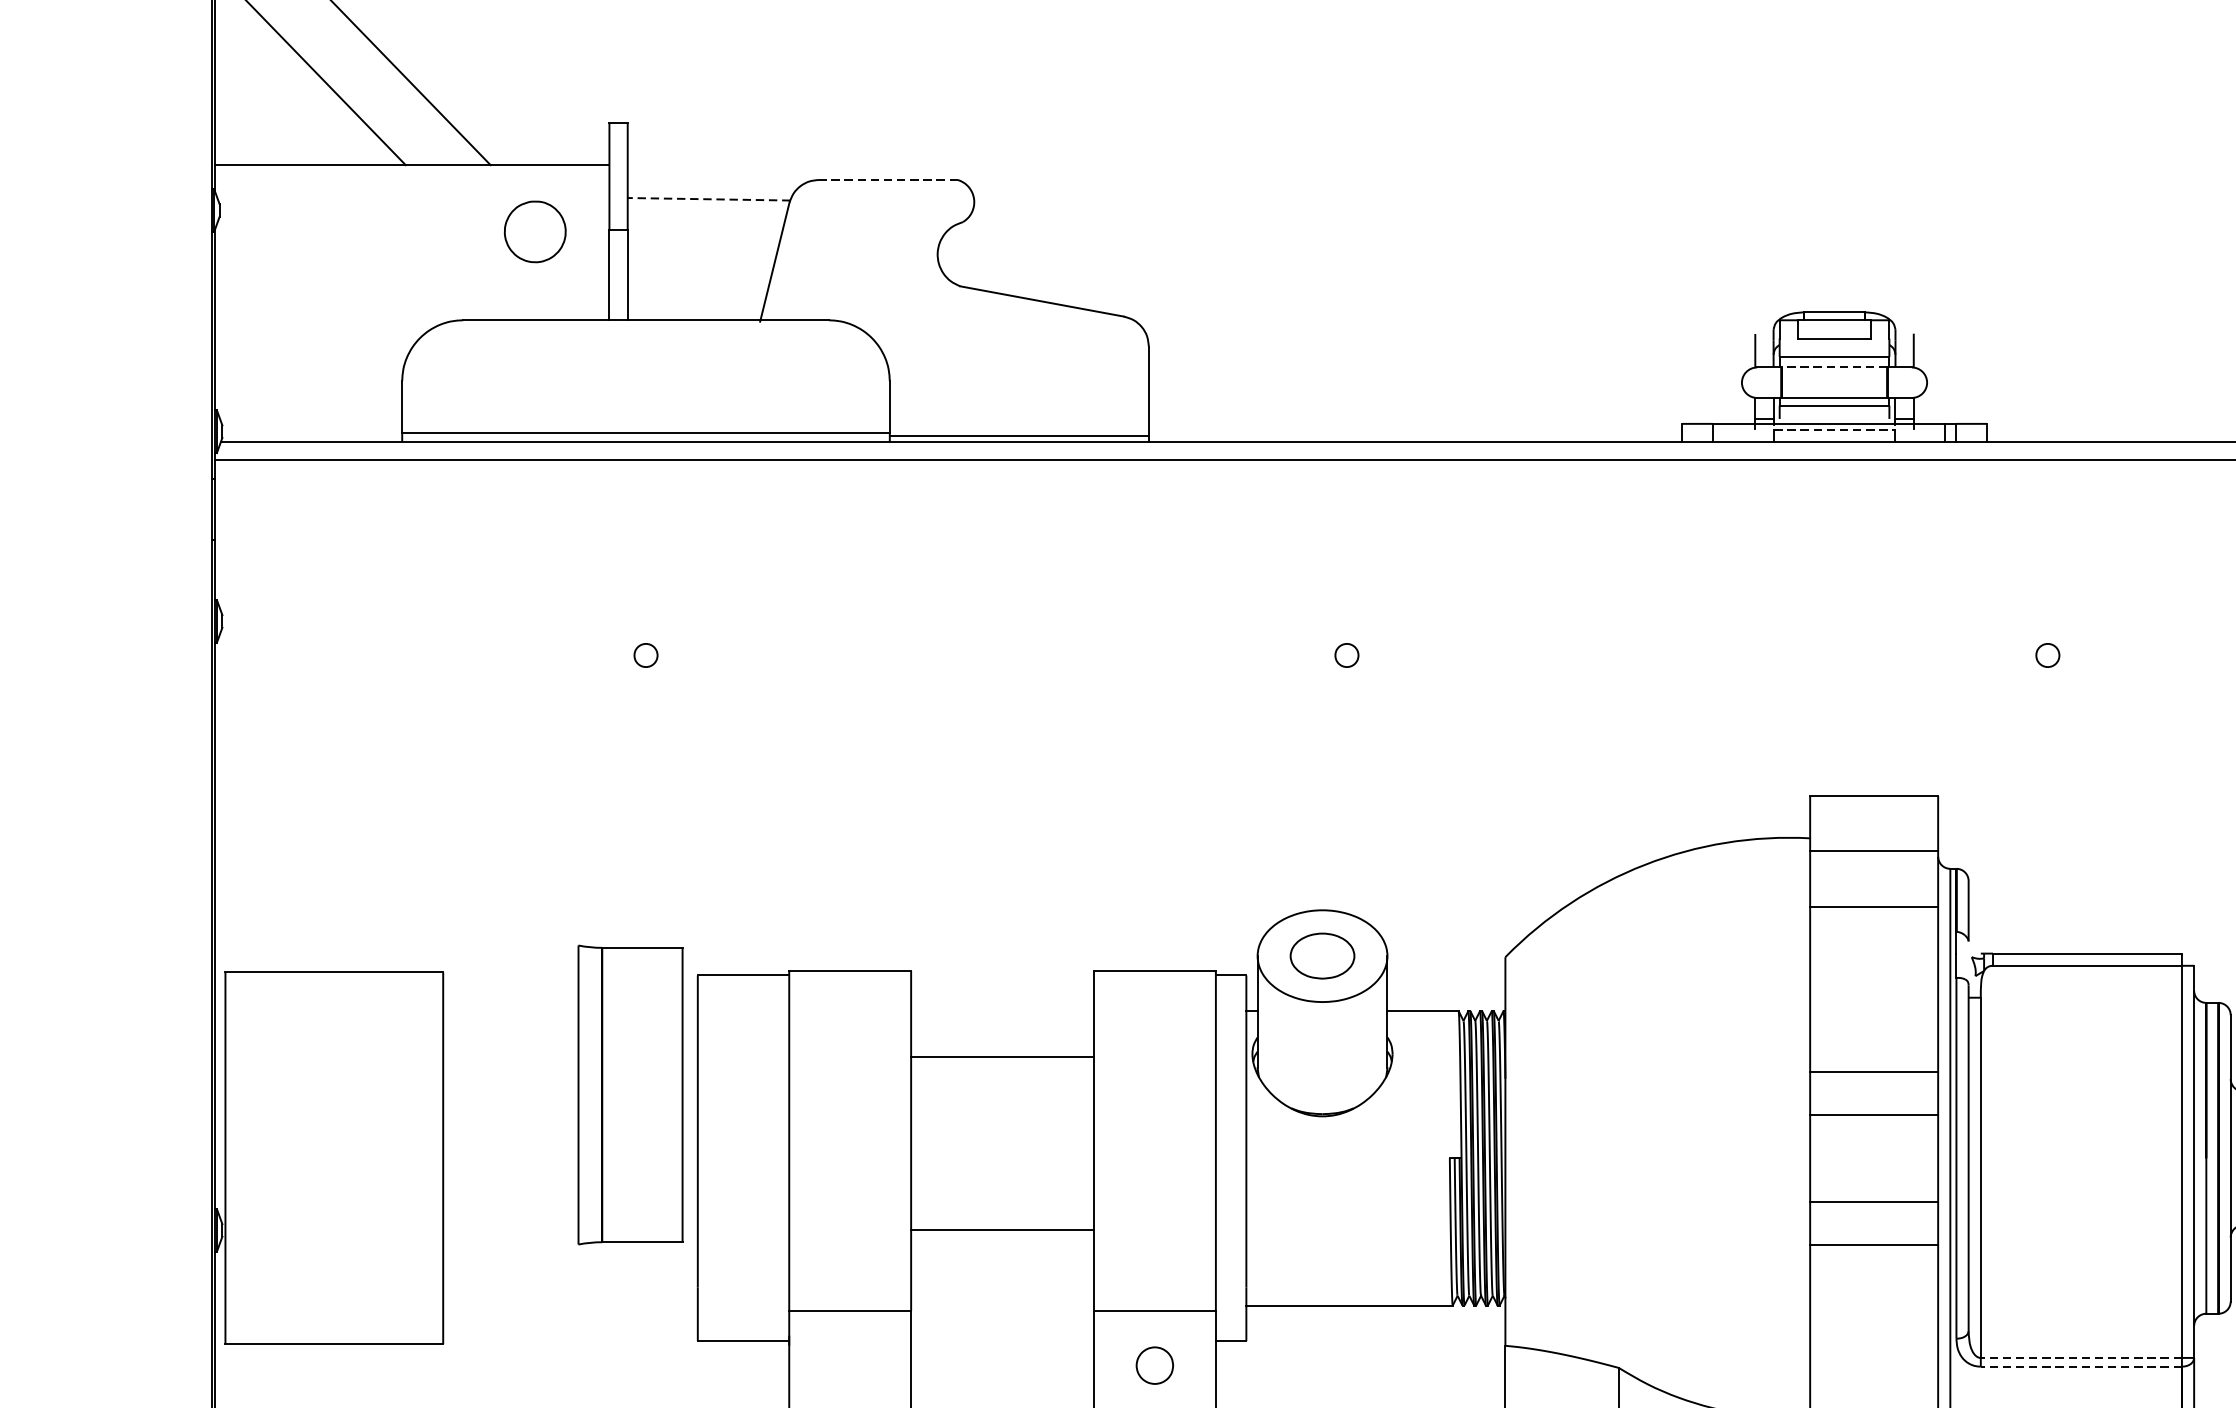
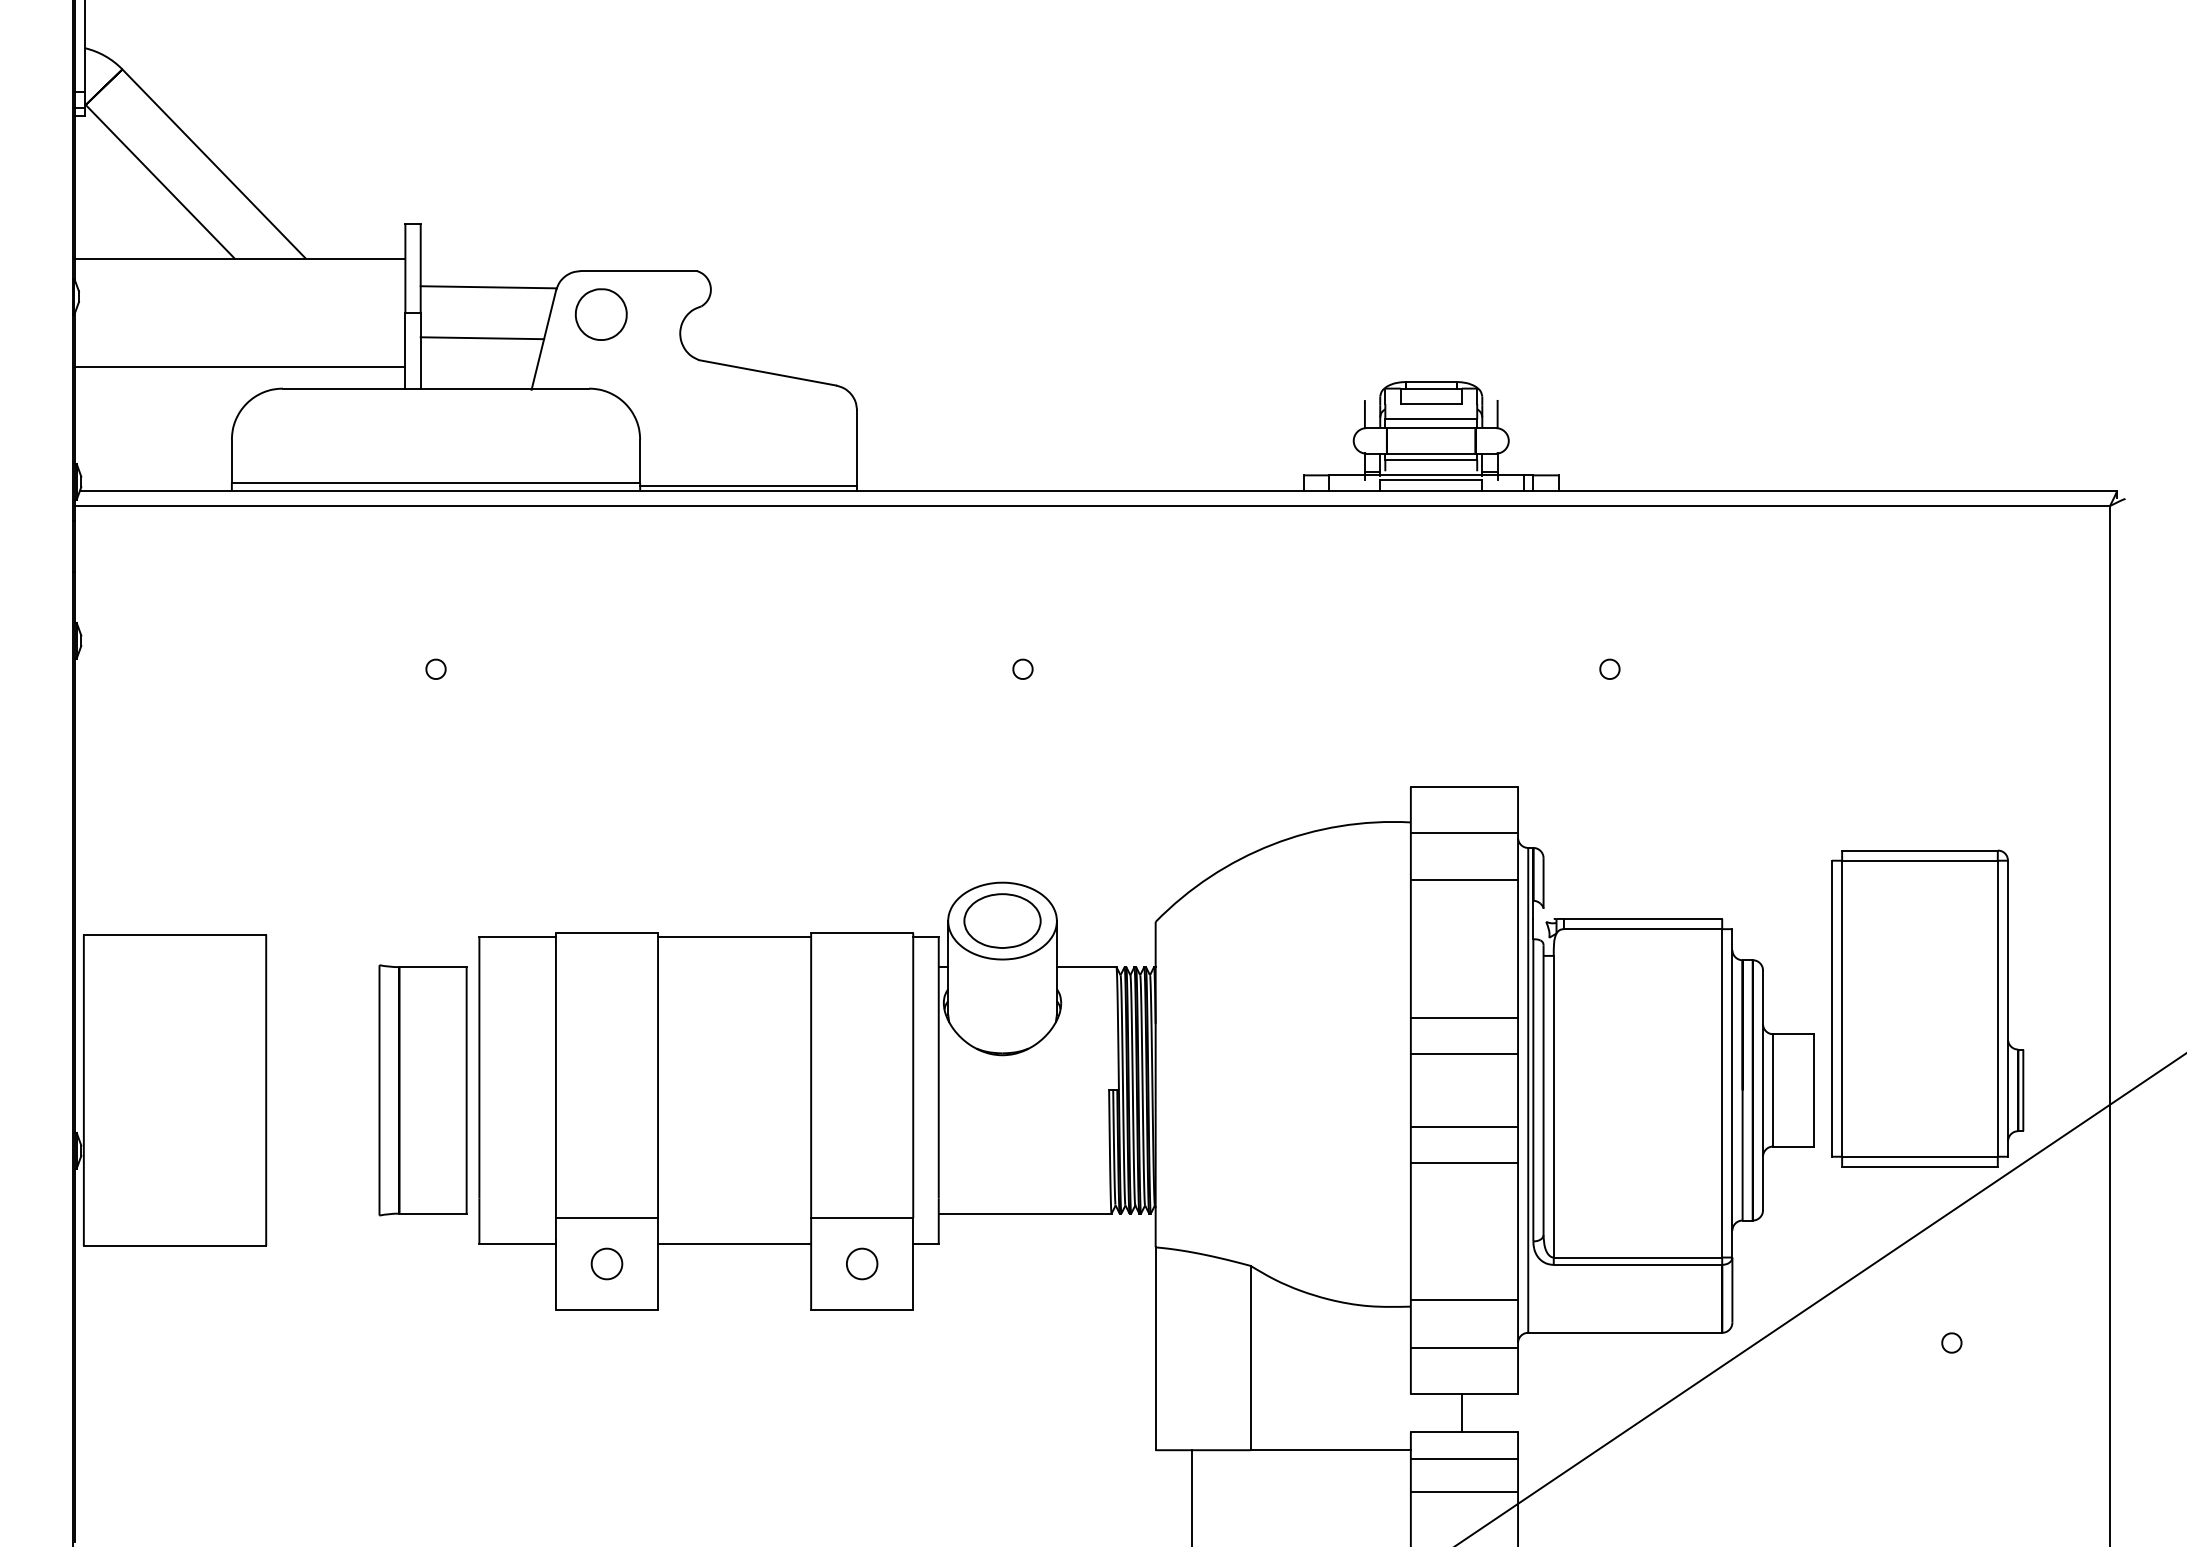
line: (887, 180) -> (638, 271), dashed -> solid
line: (708, 199) -> (488, 287), dashed -> solid
part: (534, 231) -> (600, 314), moved
line: (701, 260) -> (482, 338), added
line: (412, 295) -> (240, 367), added
line: (1833, 367) -> (1430, 428), dashed -> solid
line: (1834, 430) -> (1431, 480), dashed -> solid
part: (1322, 955) -> (1002, 920), size x1.43
line: (1002, 1056) -> (734, 937), moved
part: (629, 1095) -> (422, 1090), moved
line: (1002, 1230) -> (734, 1243), moved
line: (2080, 1357) -> (1637, 1257), dashed -> solid
part: (849, 1365) -> (606, 1263), added
line: (2080, 1366) -> (1637, 1264), dashed -> solid

